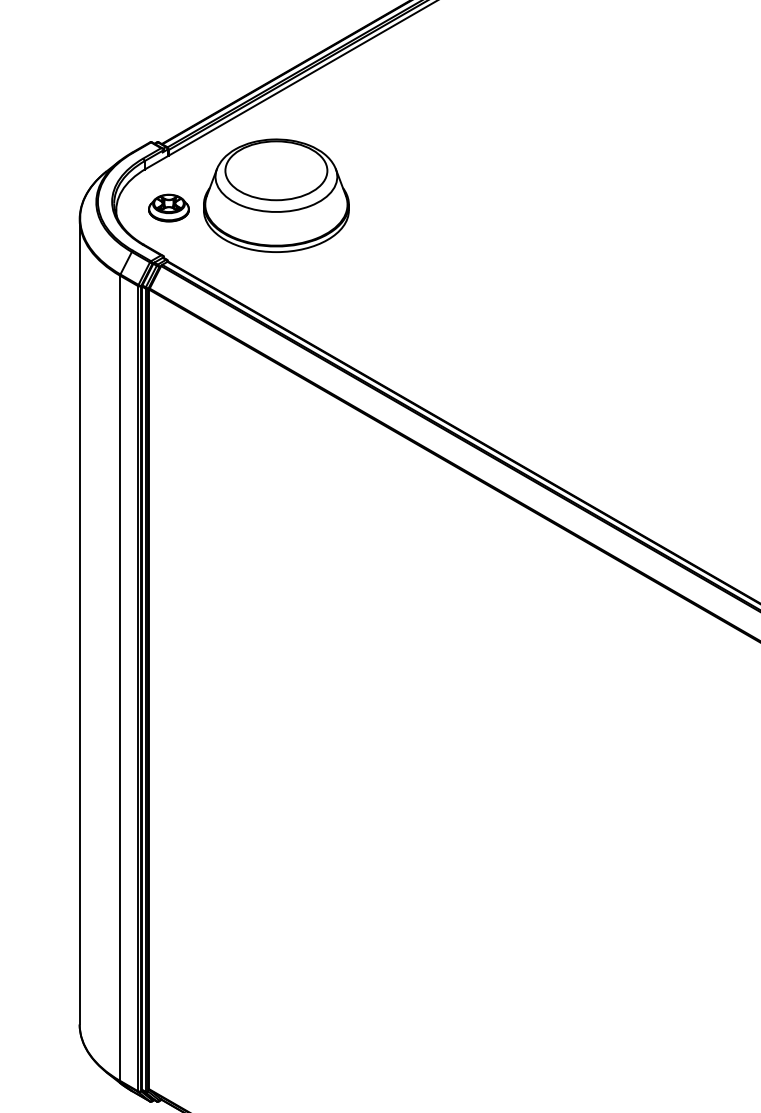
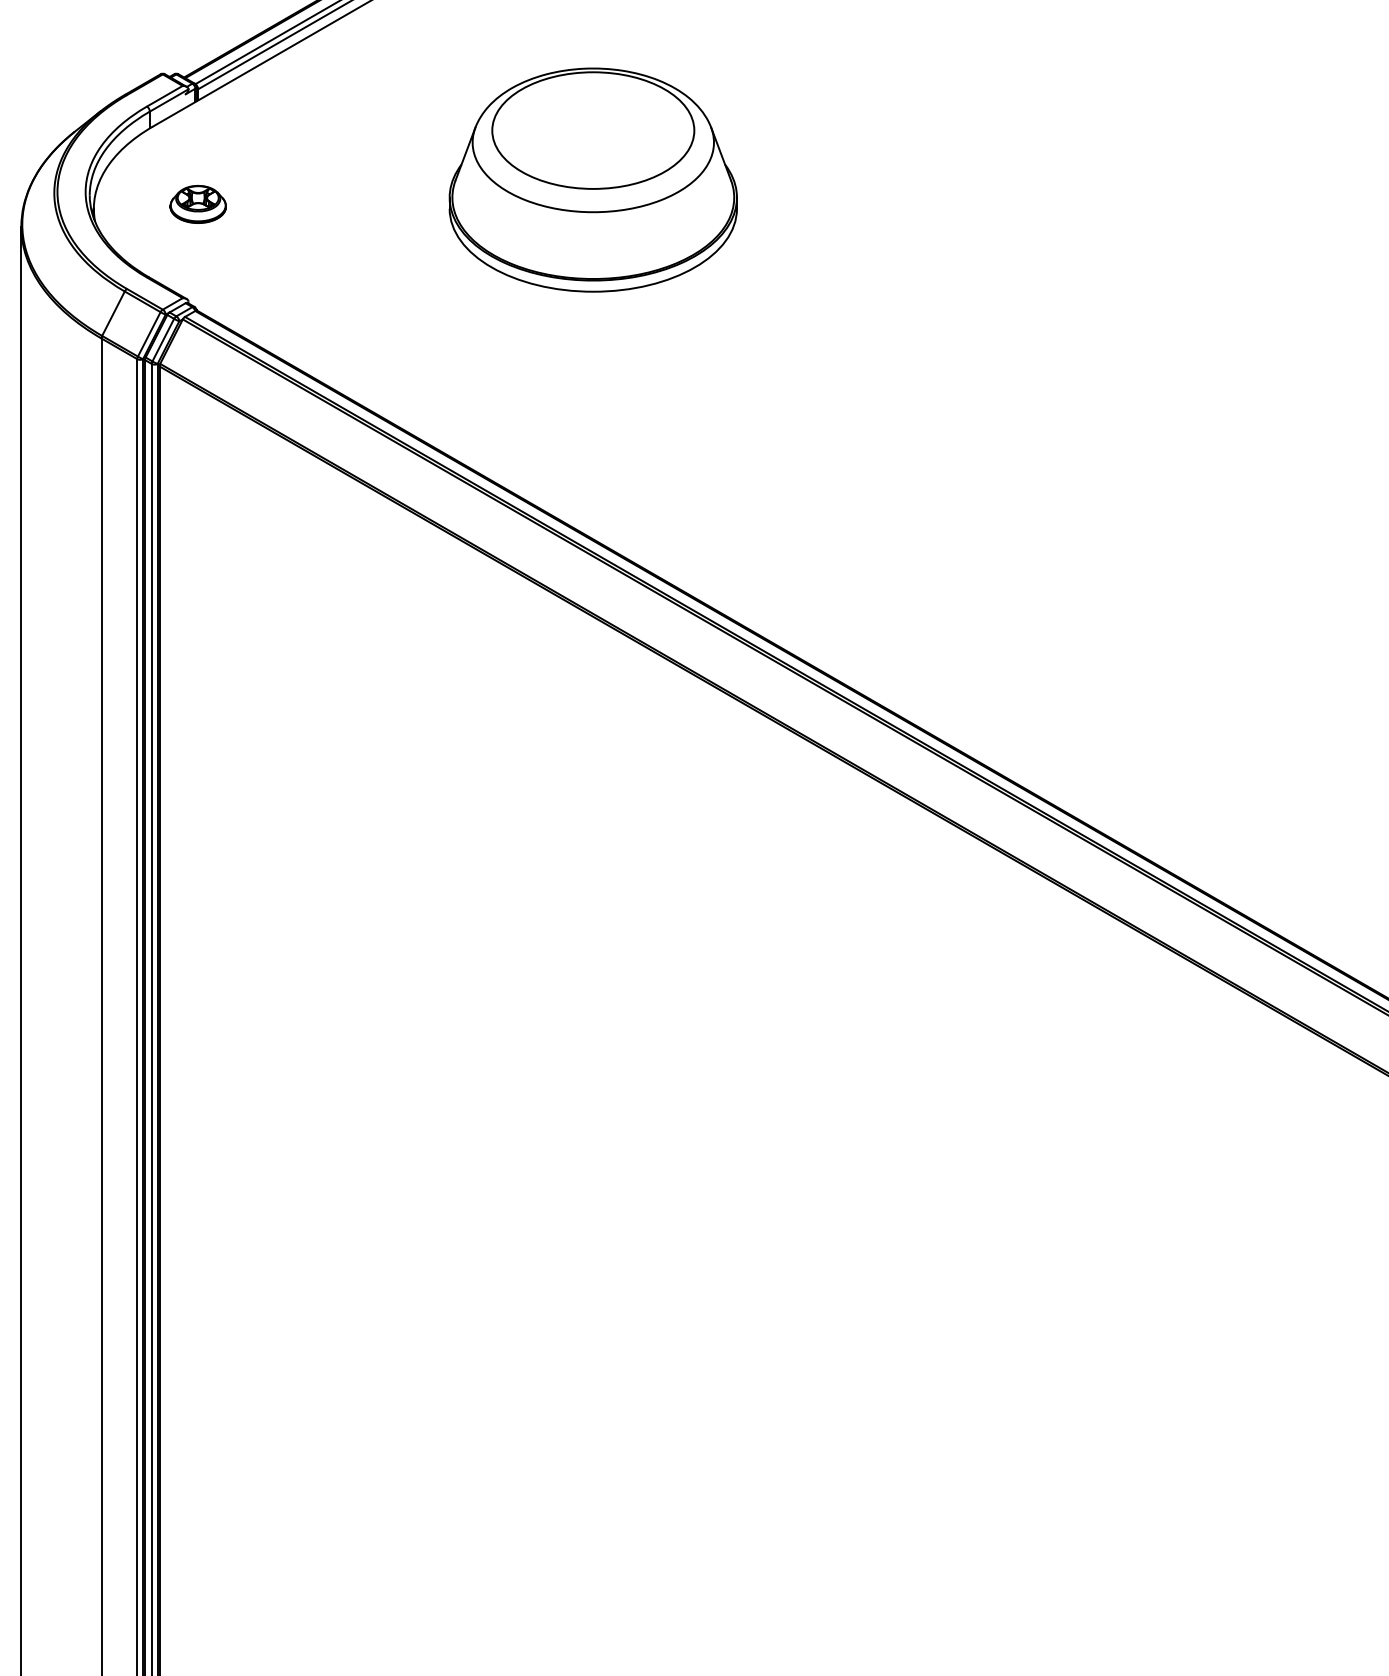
part: (276, 195) -> (593, 179), moved
part: (168, 207) -> (197, 203), size x0.7

